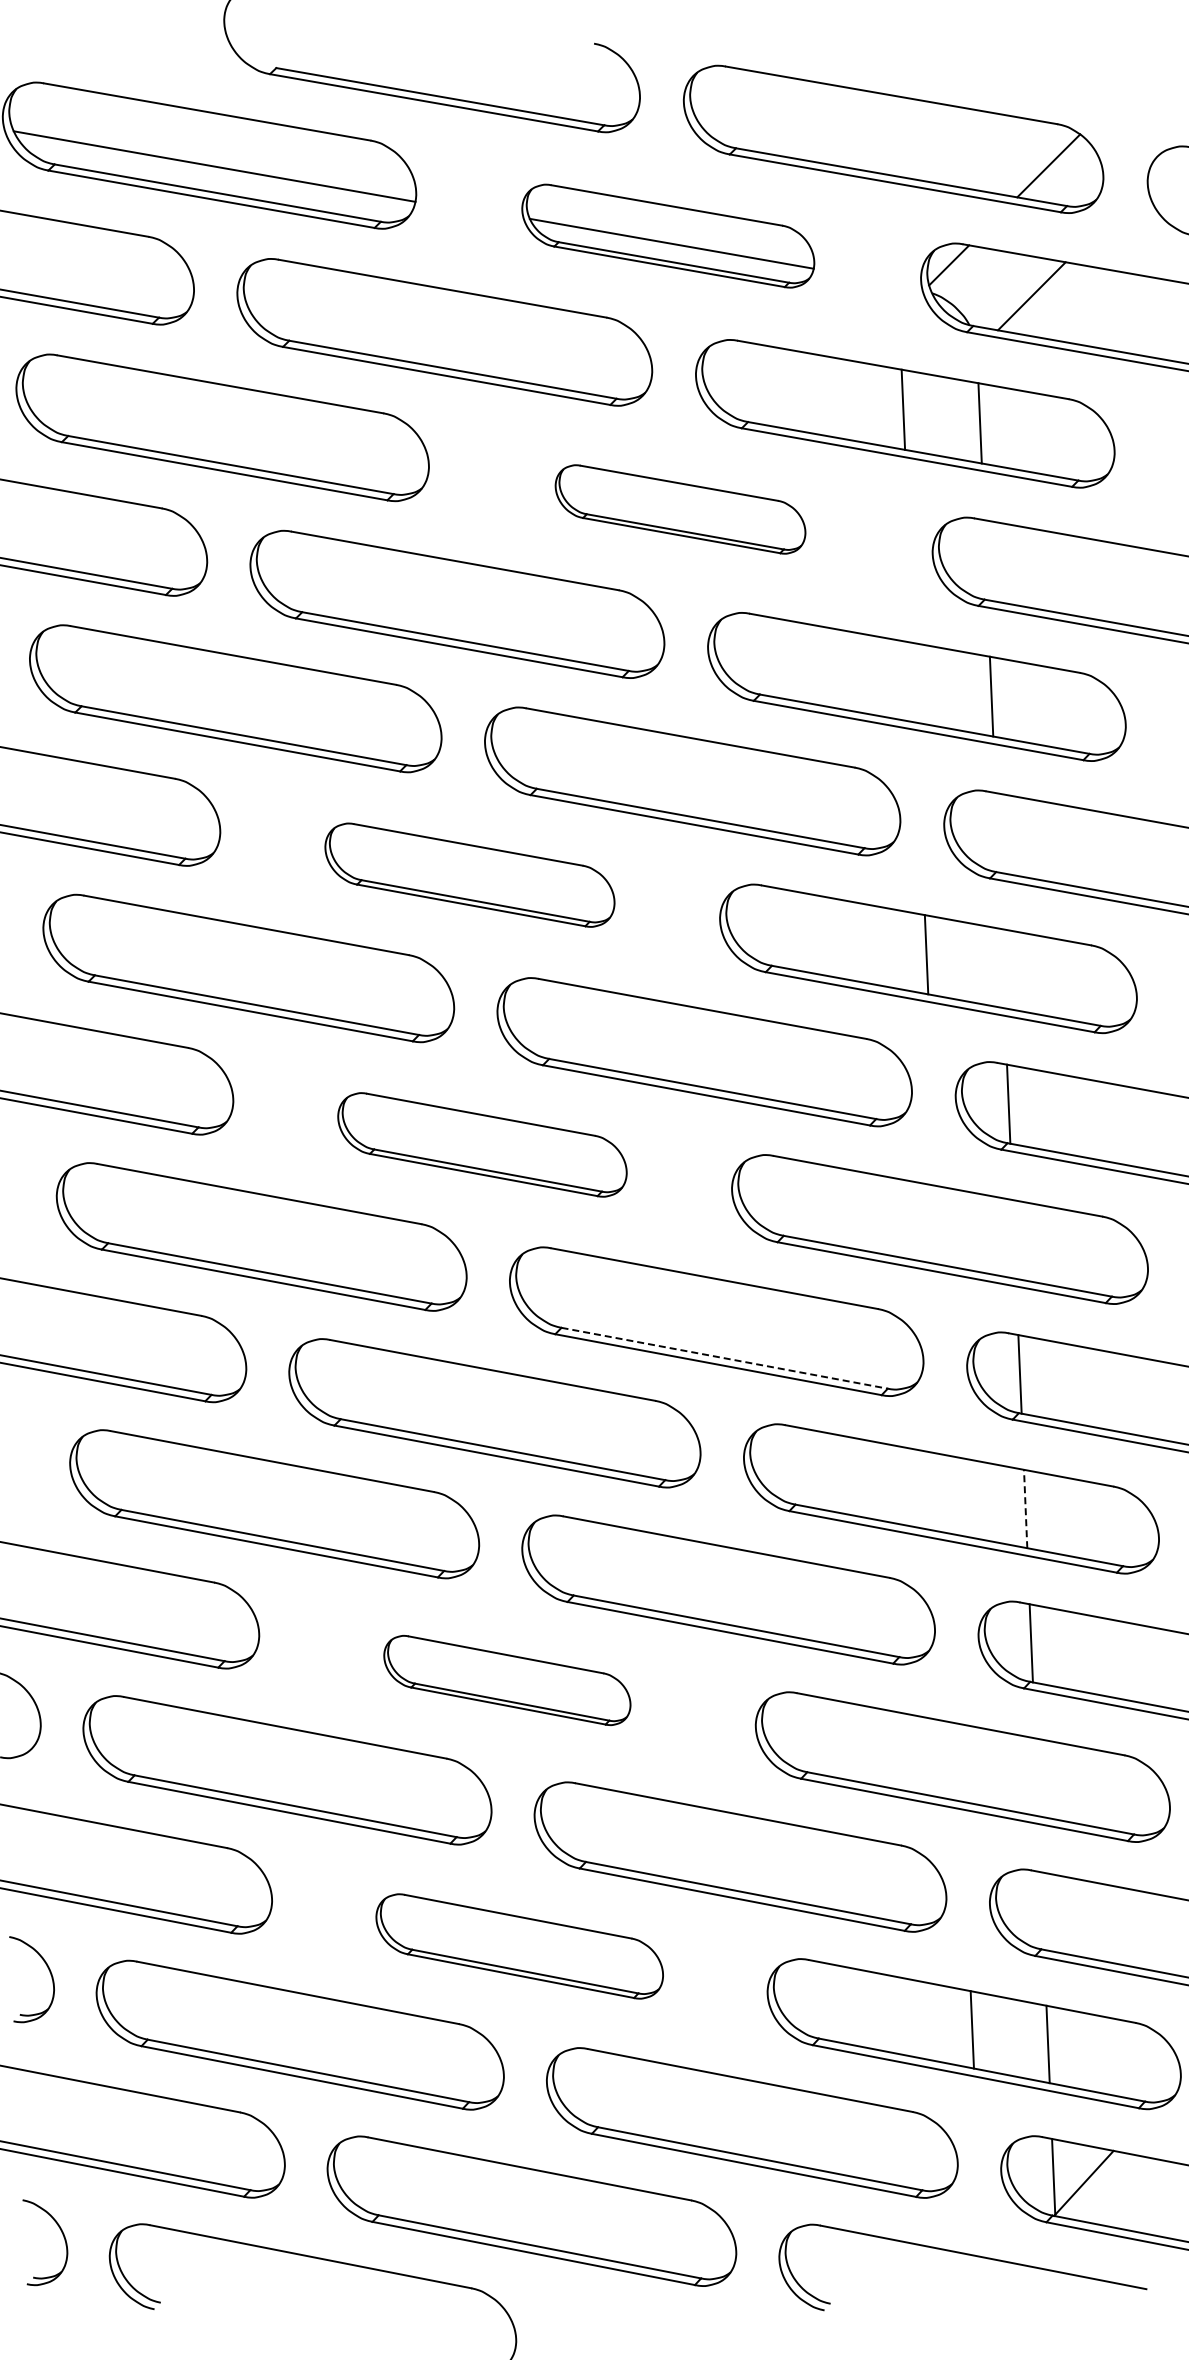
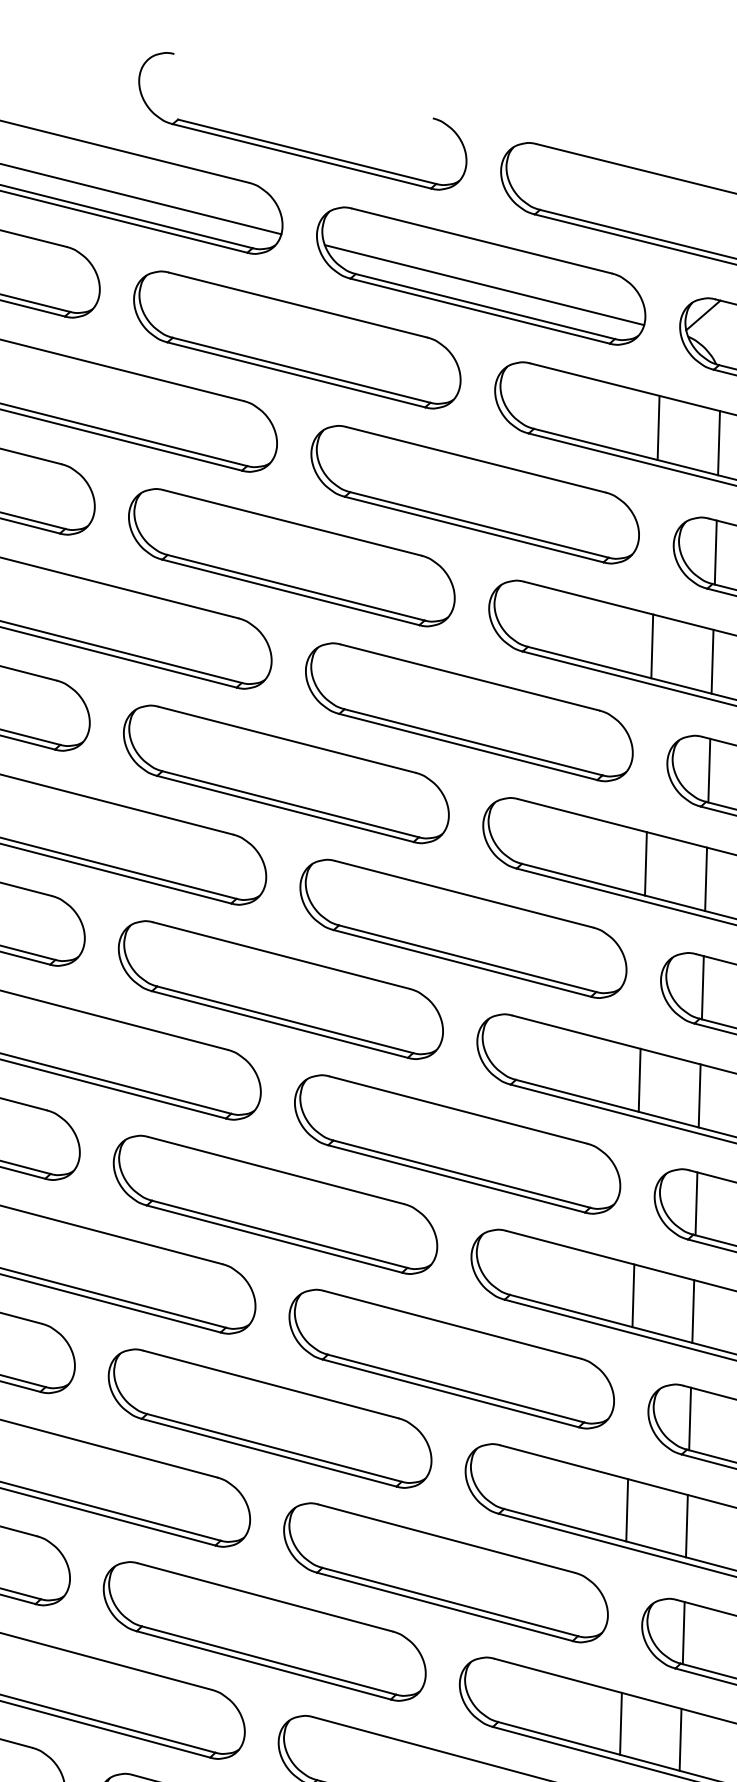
part: (667, 235) -> (480, 275), size x1.43
part: (680, 509) -> (475, 494), size x1.67
line: (985, 560) -> (715, 552), added
line: (914, 682) -> (651, 646), added
line: (996, 832) -> (708, 770), added
part: (469, 874) -> (286, 773), size x1.43
line: (1002, 968) -> (705, 879), added
part: (482, 1144) -> (280, 989), size x1.43
line: (937, 1224) -> (639, 1079), added
line: (1013, 1239) -> (698, 1095), added
line: (724, 1358) -> (461, 1174), dashed -> solid
line: (949, 1494) -> (633, 1295), added
line: (1025, 1508) -> (693, 1311), dashed -> solid
part: (507, 1680) -> (270, 1418), size x1.67
line: (960, 1762) -> (626, 1509), added
line: (1036, 1777) -> (686, 1526), added
line: (1042, 1910) -> (683, 1632), added
part: (519, 1946) -> (264, 1631), size x1.43

